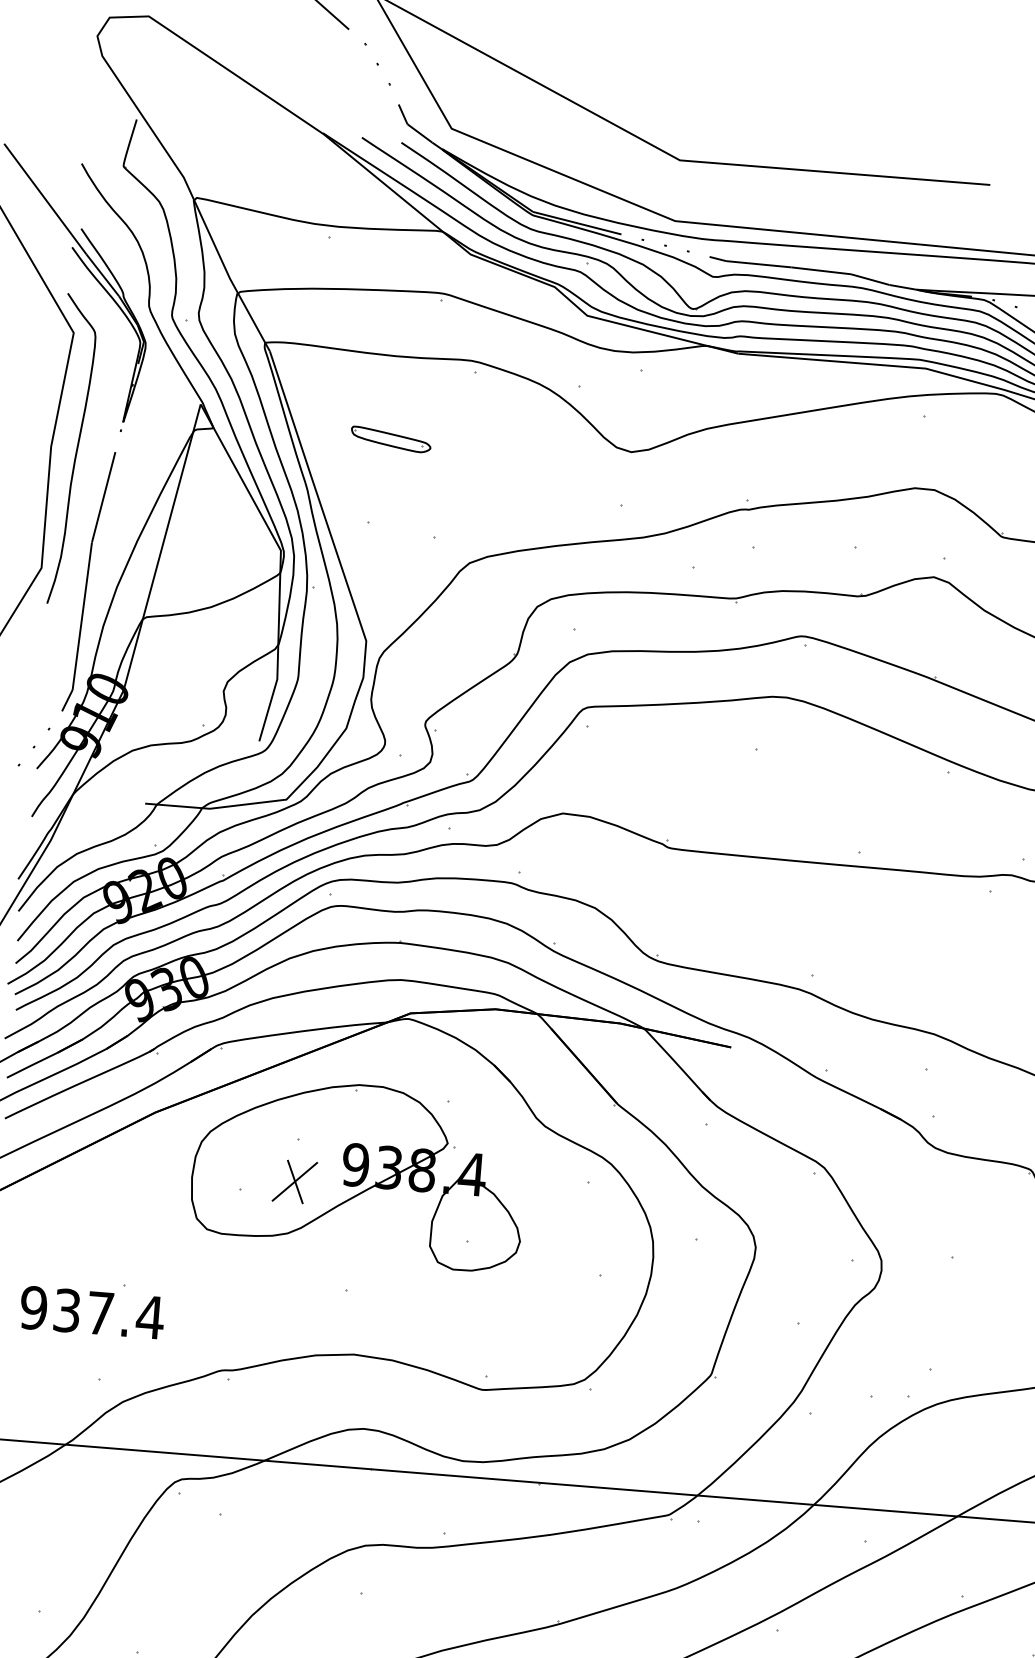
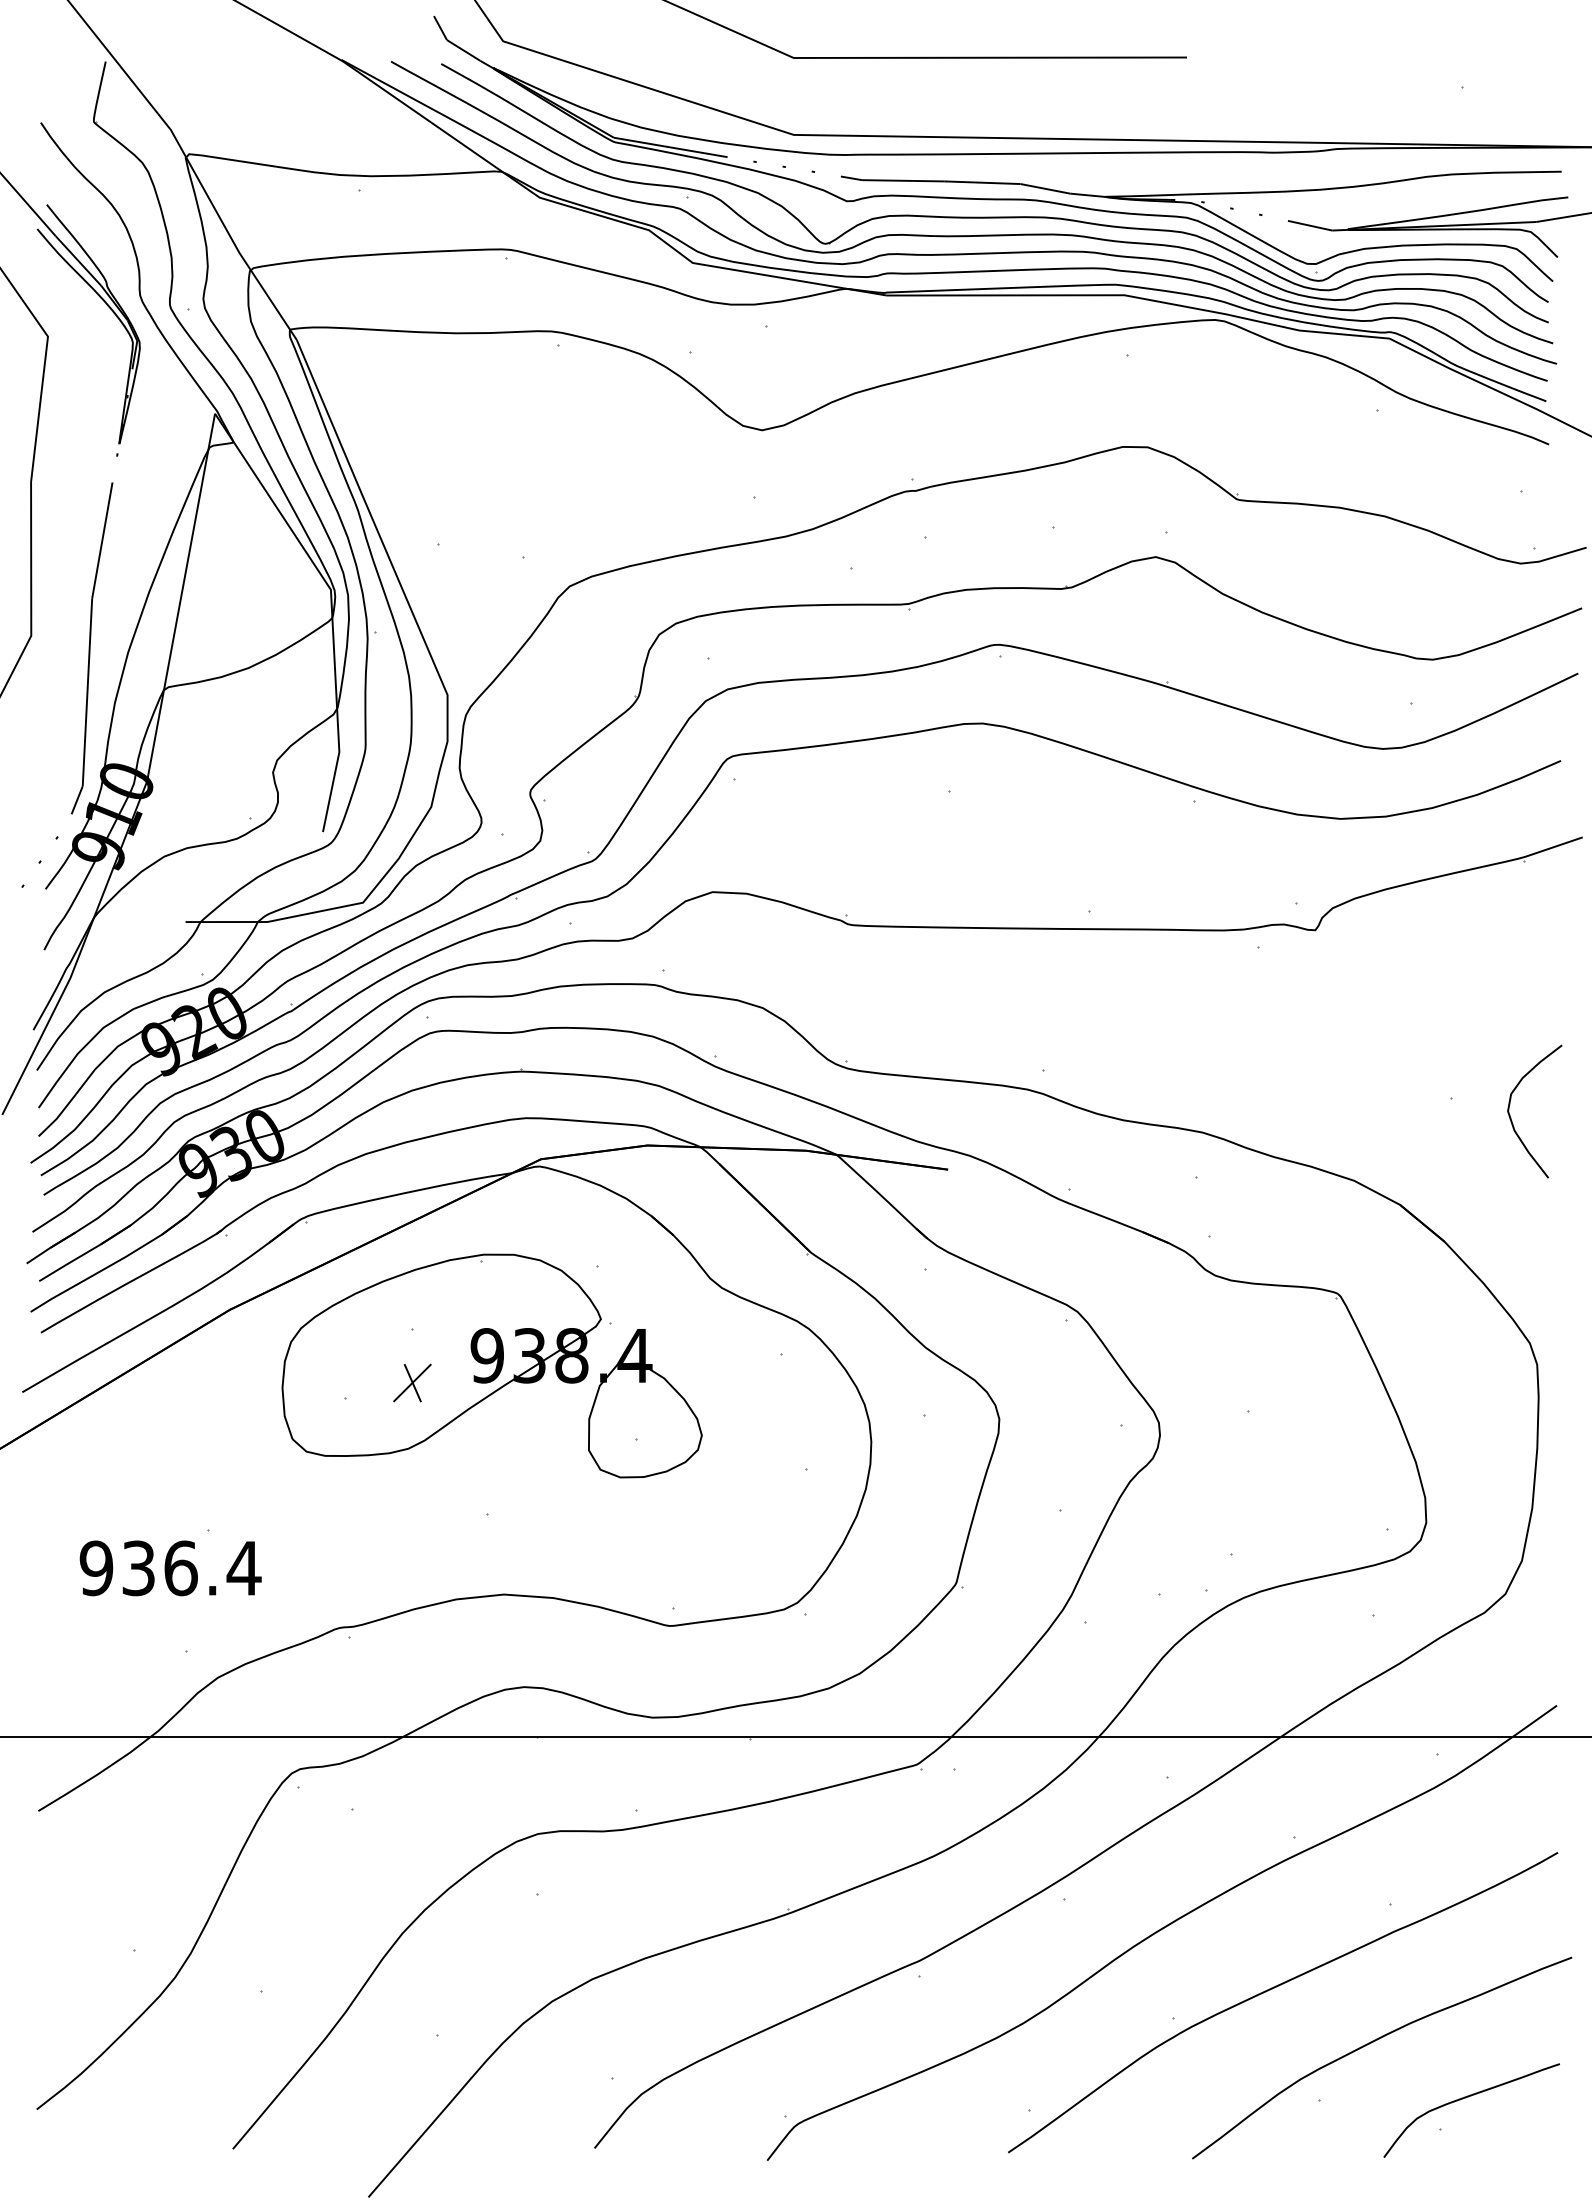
part: (391, 439) -> (458, 438), removed
curve: (75, 451) -> (62, 485), removed
part: (295, 1181) -> (412, 1382), size x0.7
text: (100, 1313) -> (180, 1568), 937.4 -> 936.4

